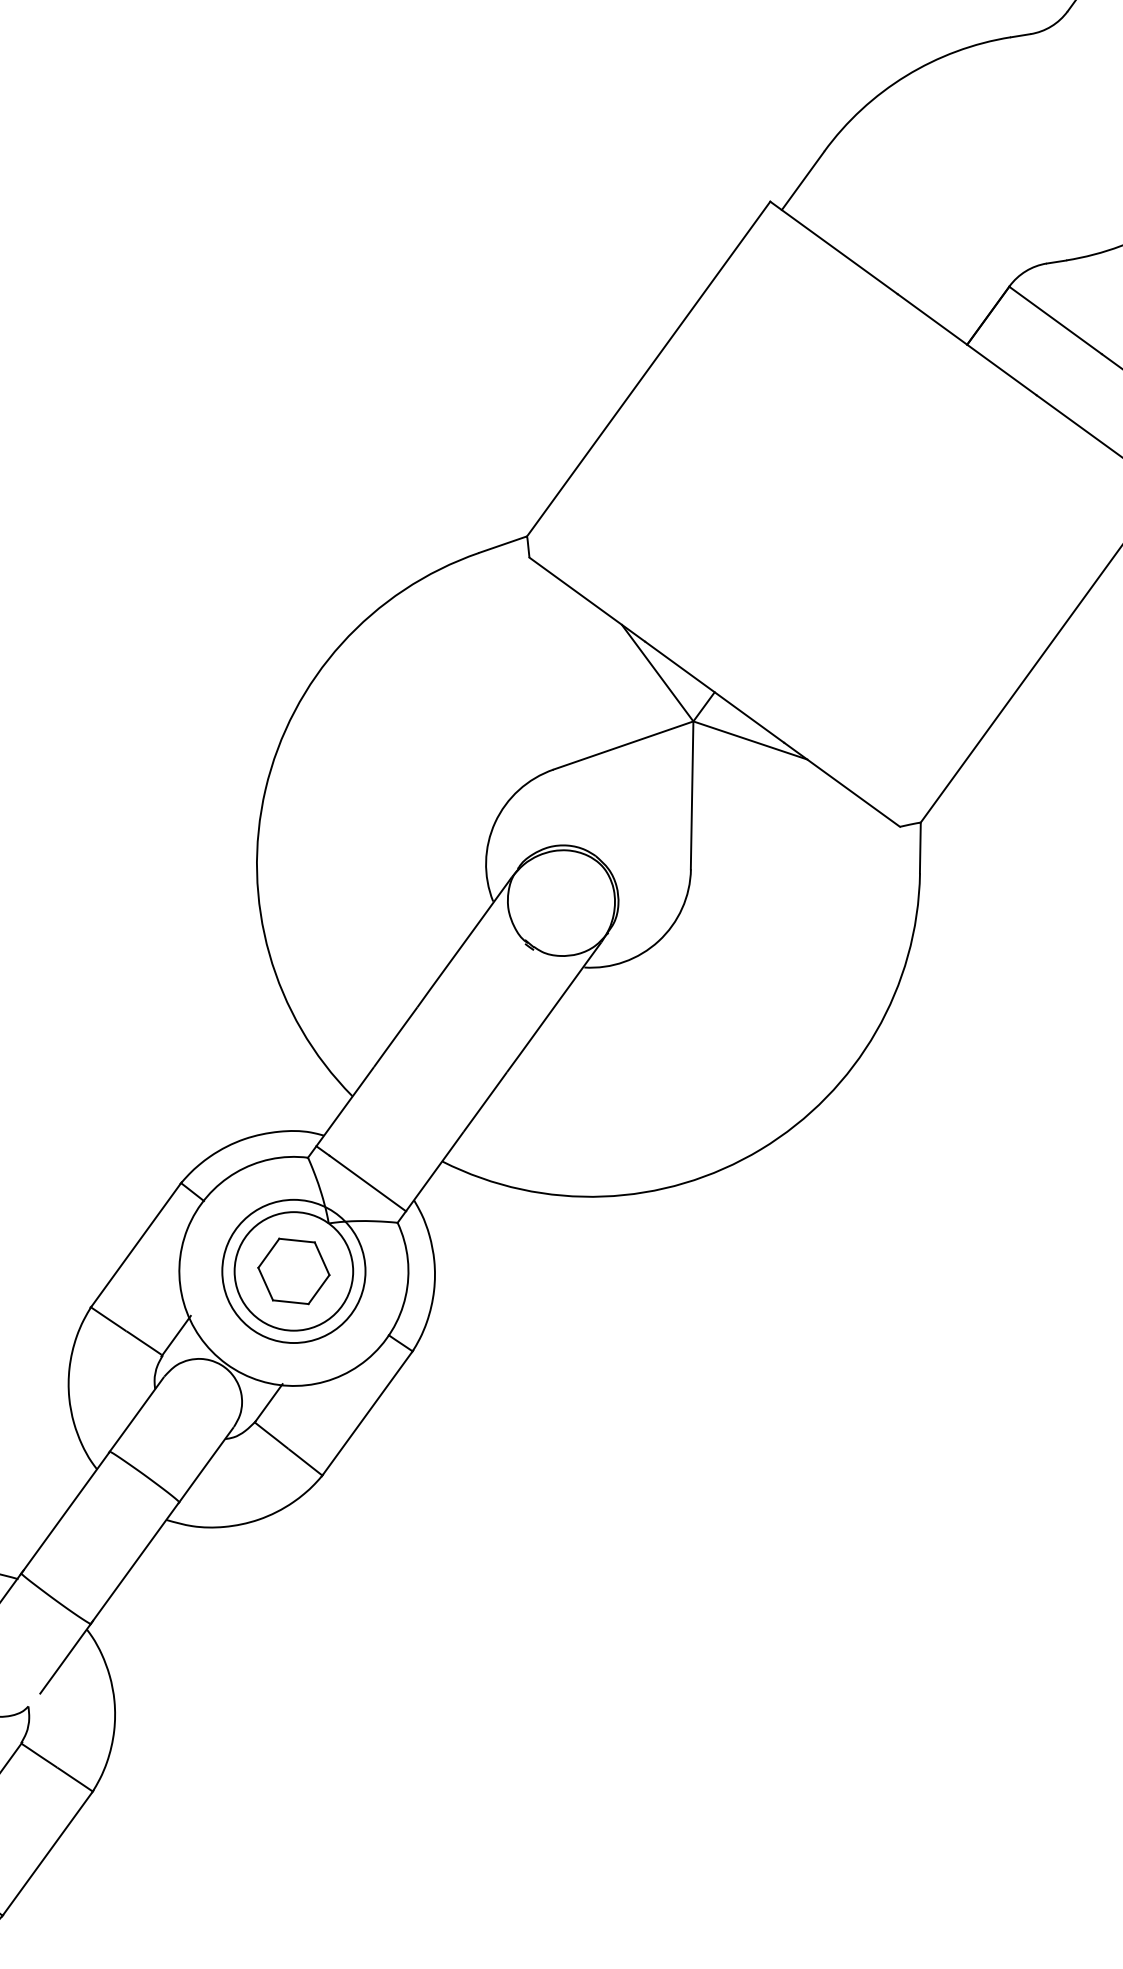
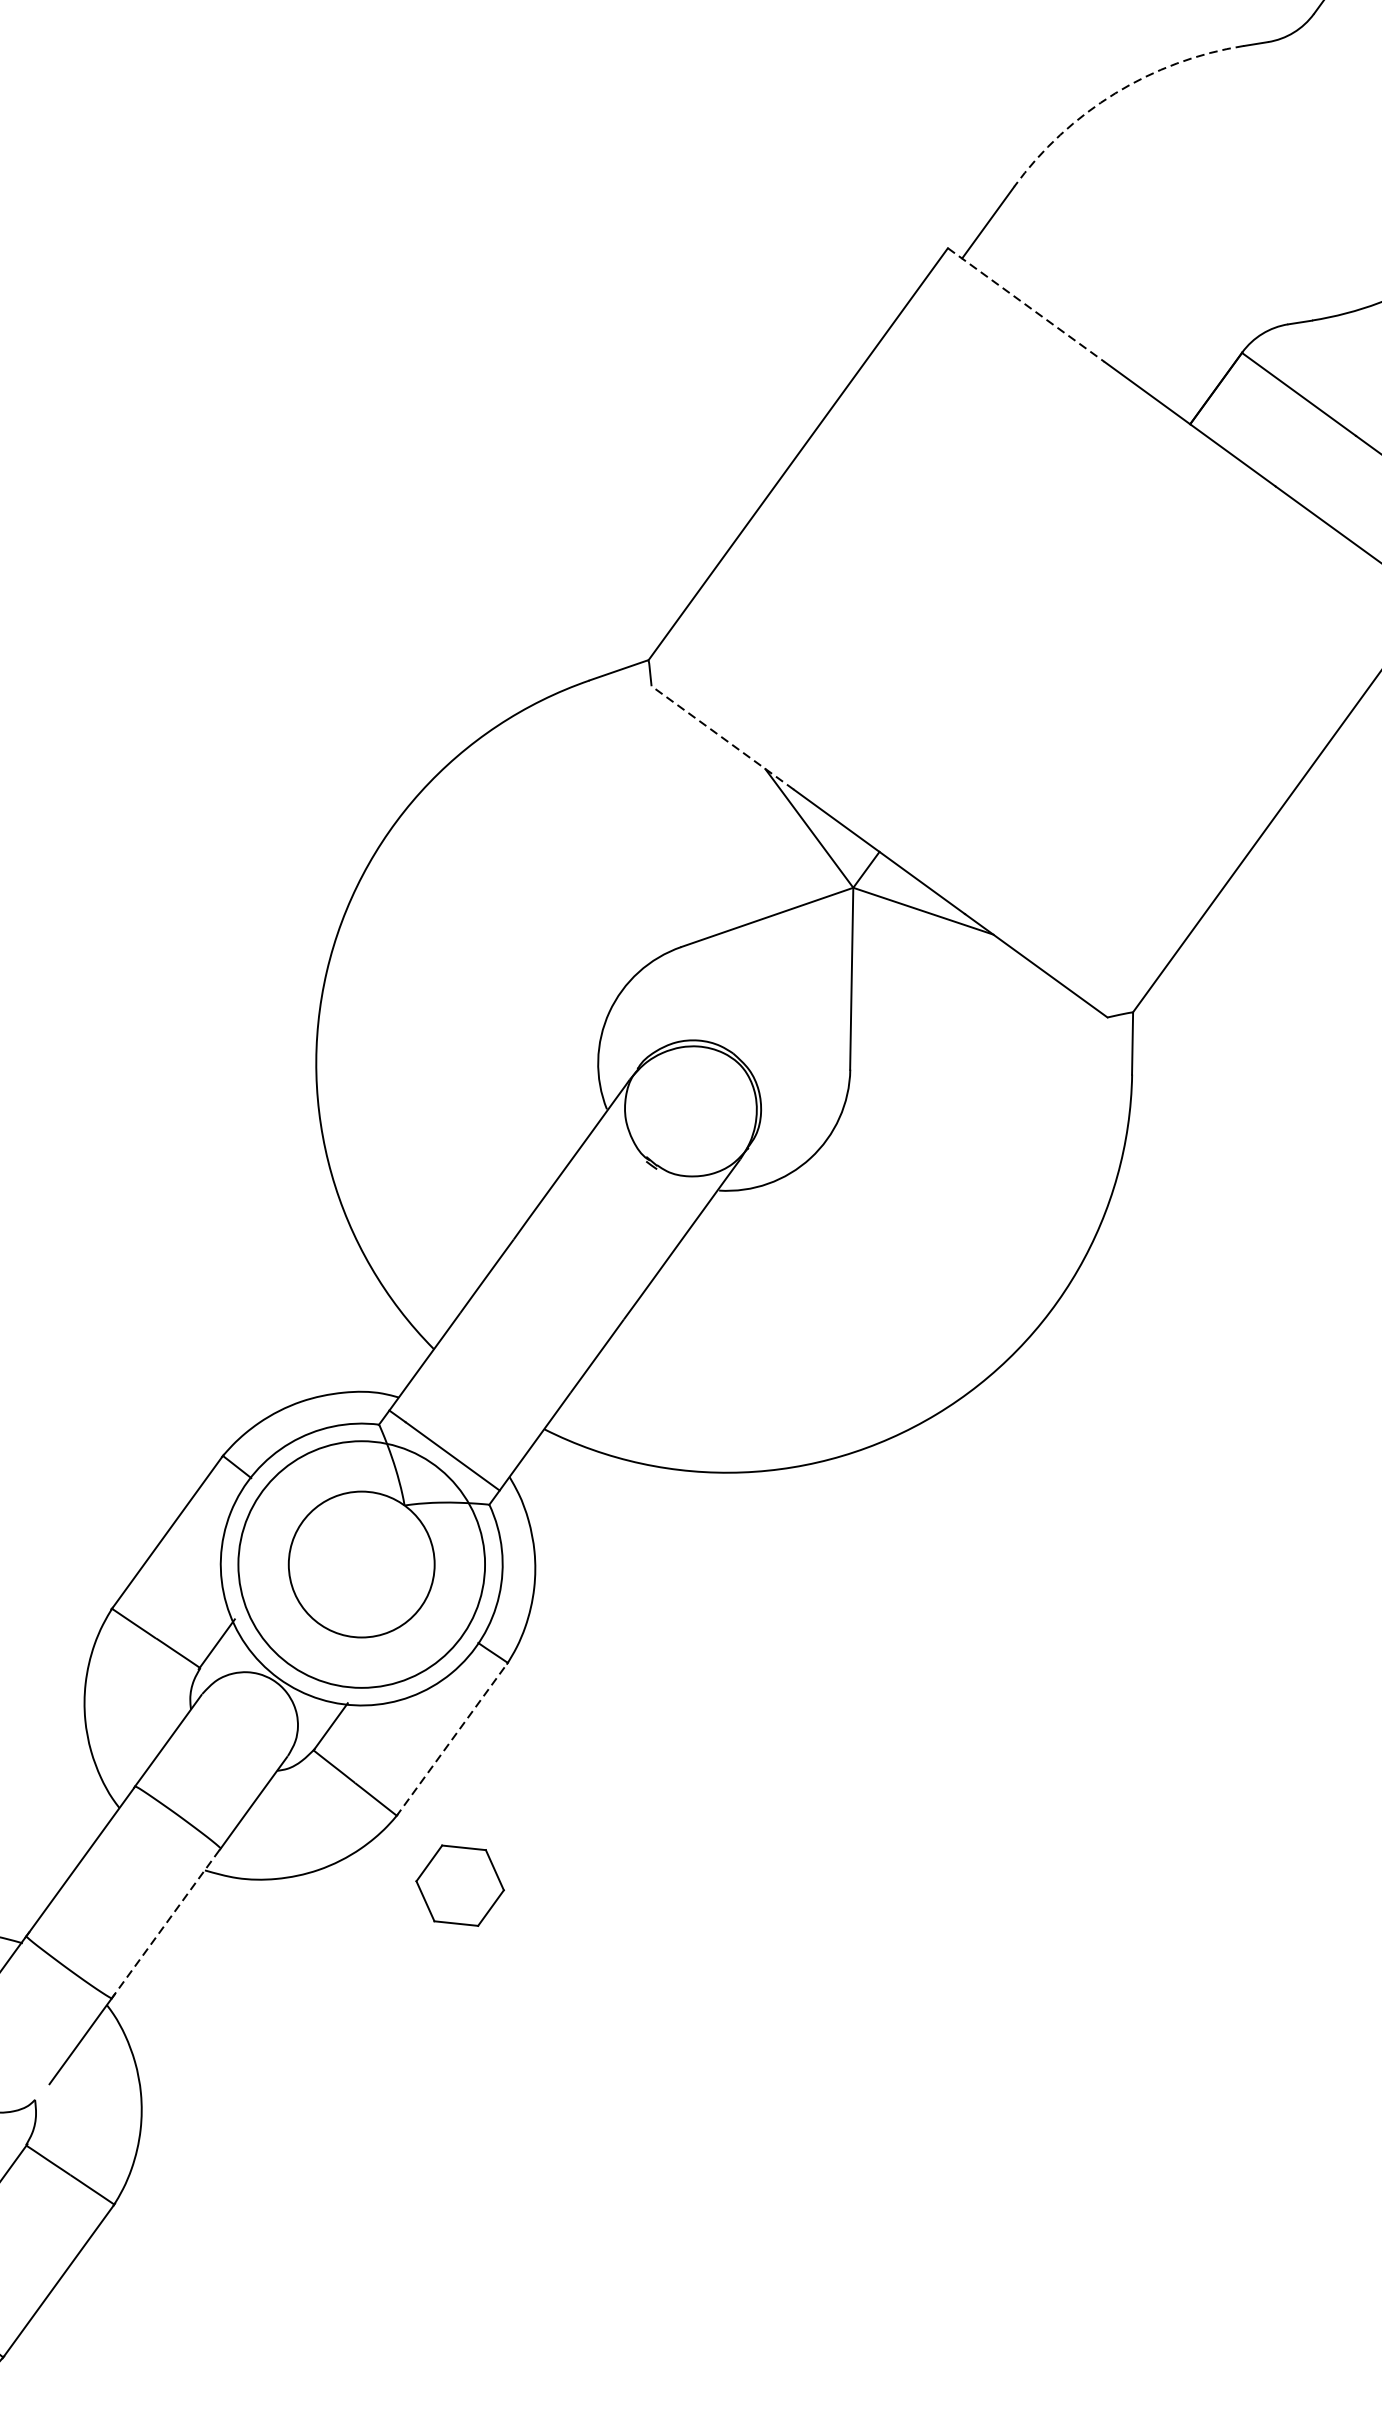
arc: (906, 75) -> (1115, 92), solid -> dashed
line: (834, 247) -> (1026, 304), solid -> dashed
line: (587, 599) -> (722, 737), solid -> dashed
circle: (293, 1271) -> (361, 1564), size x1.4
part: (293, 1271) -> (459, 1885), moved
line: (367, 1413) -> (452, 1739), solid -> dashed
line: (134, 1563) -> (165, 1923), solid -> dashed

